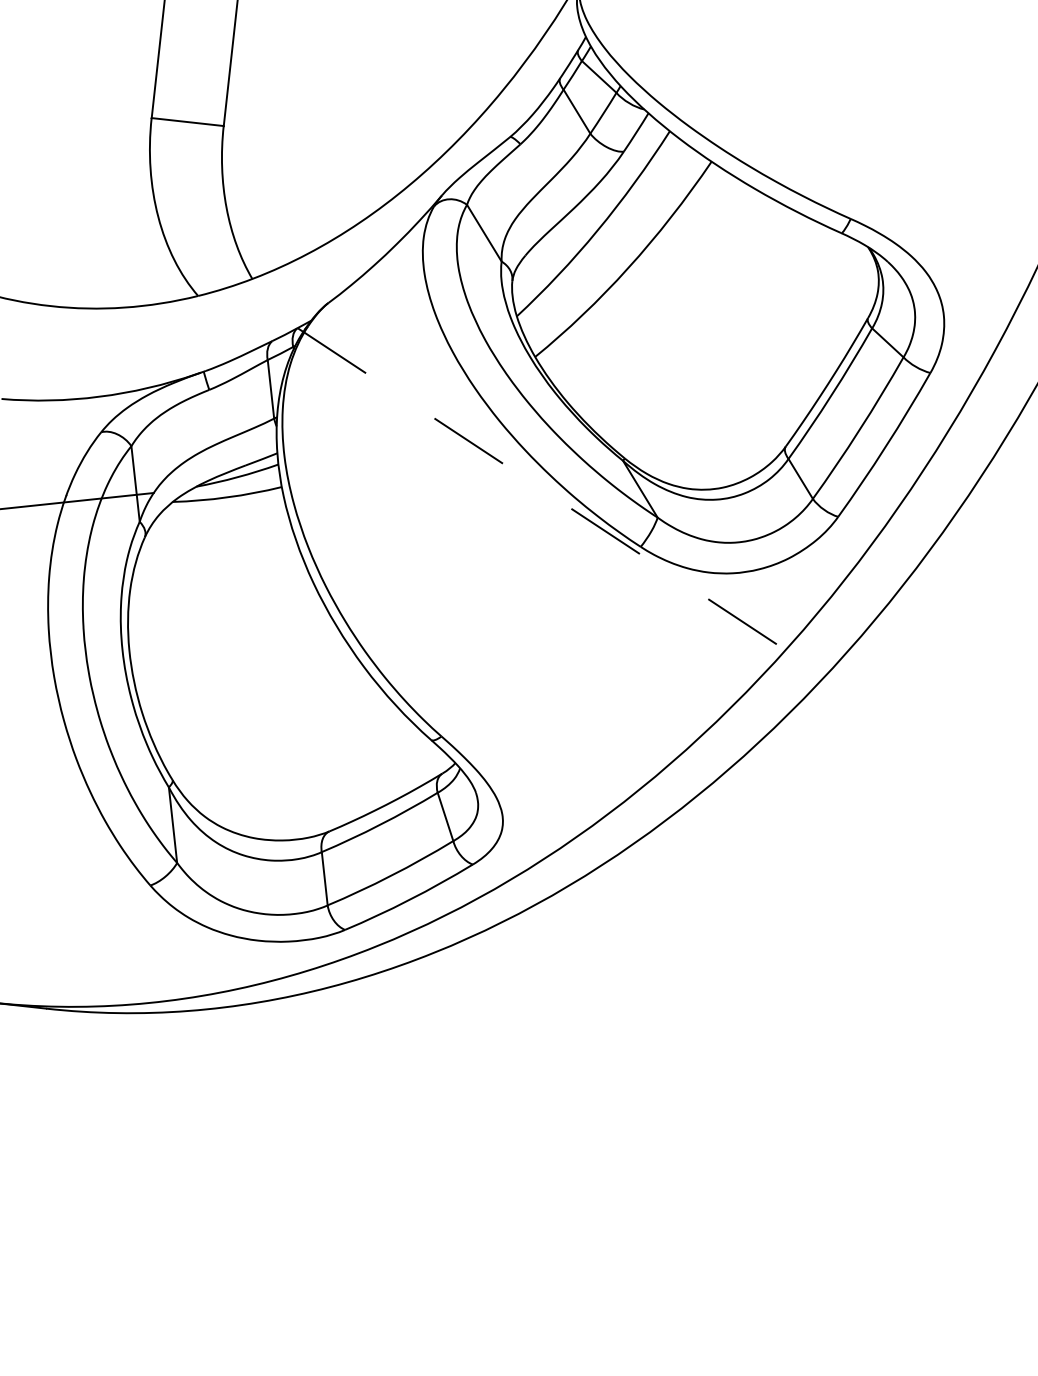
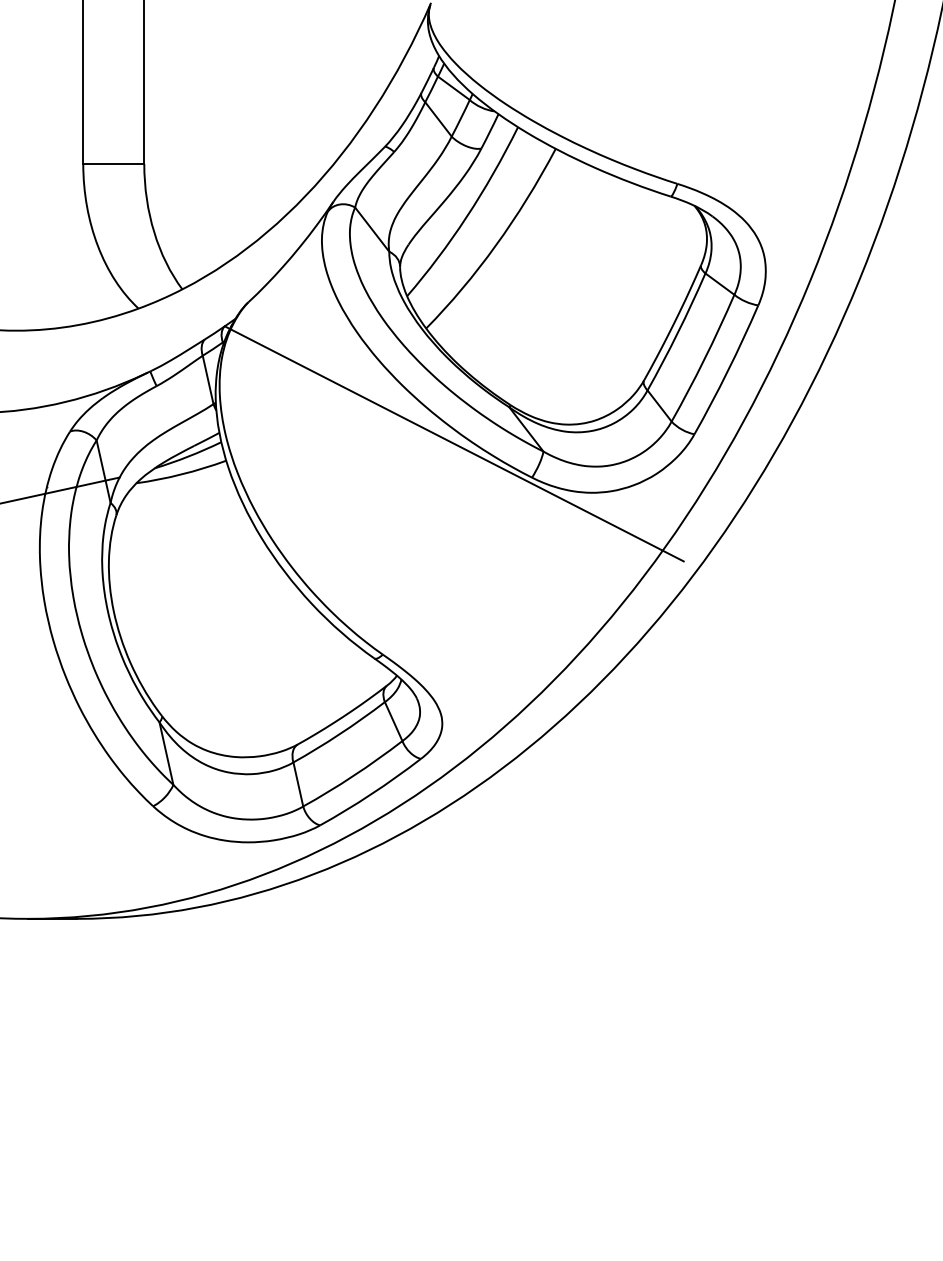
line: (553, 496) -> (454, 443), dashed -> solid

